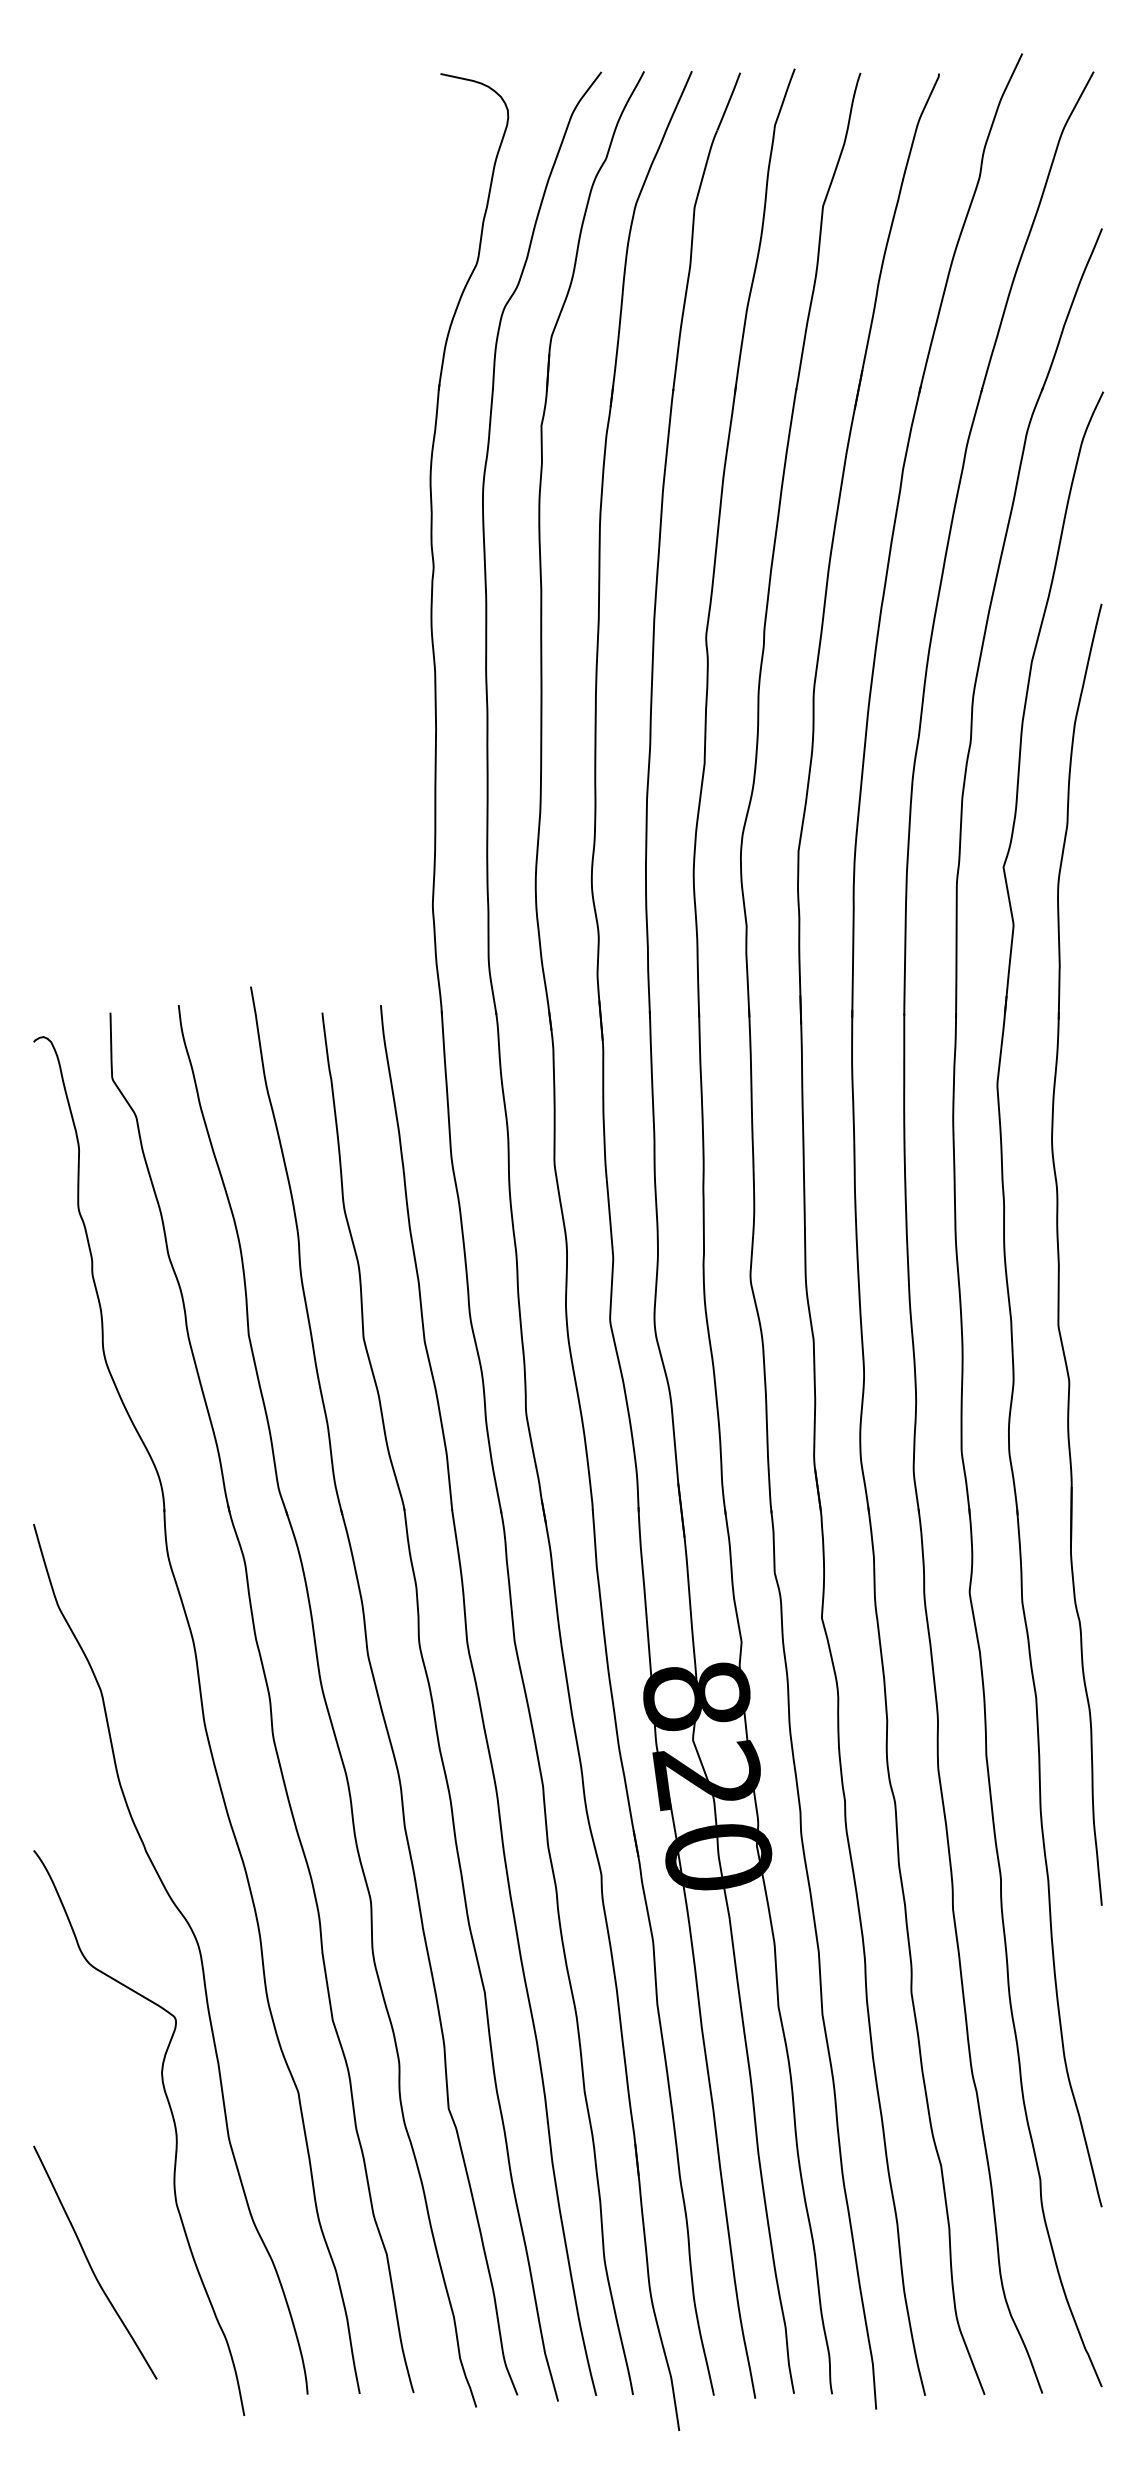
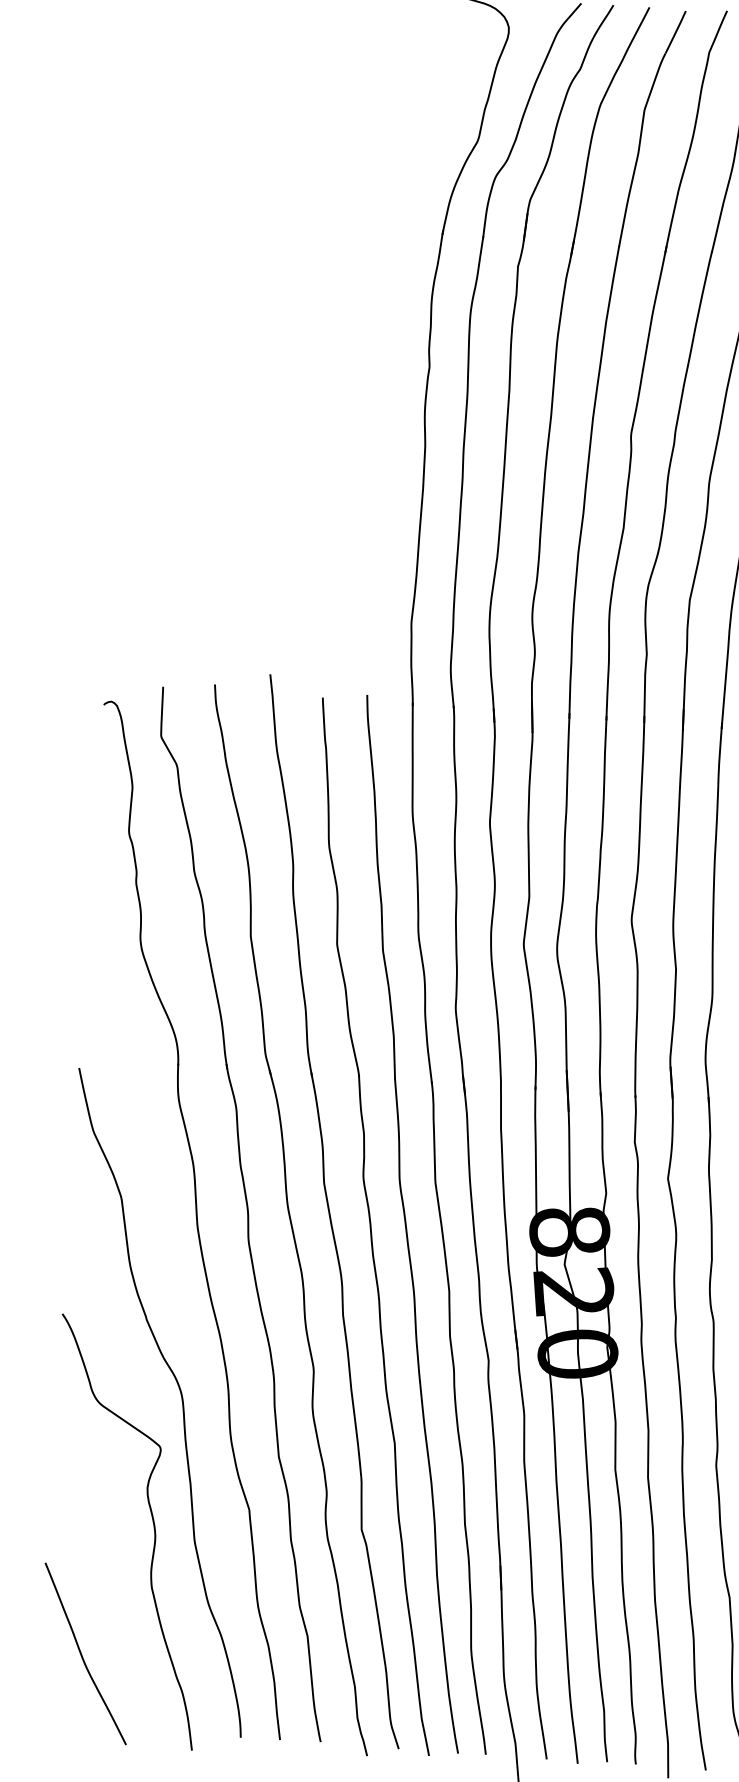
curve: (91, 2265) -> (82, 1655), moved

